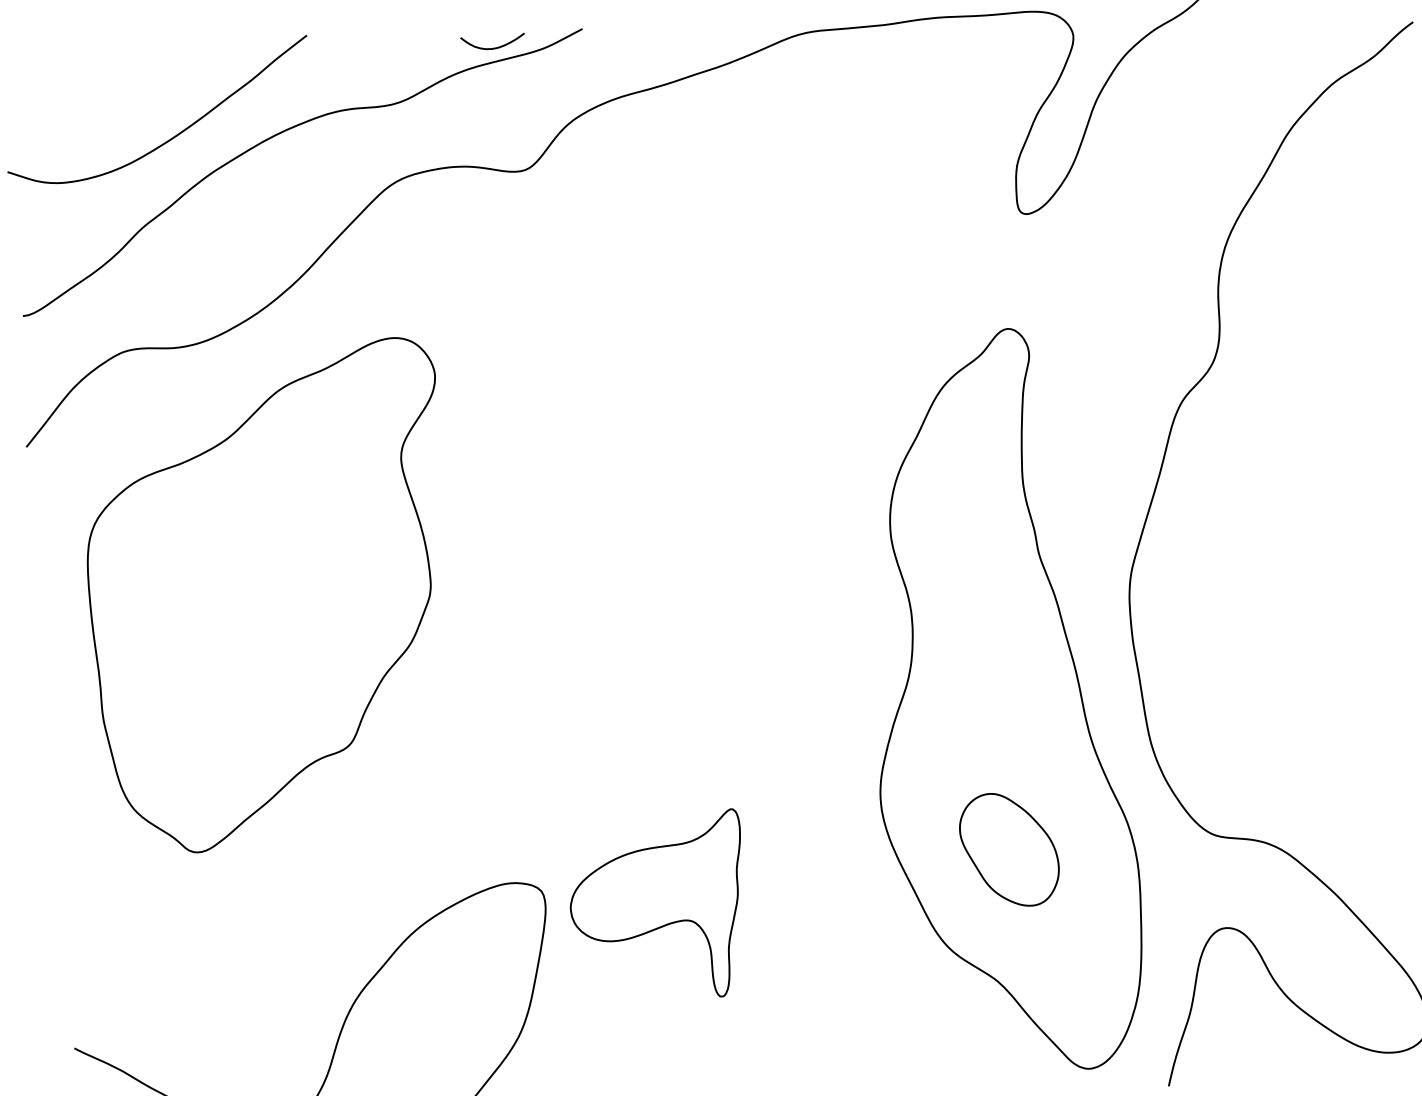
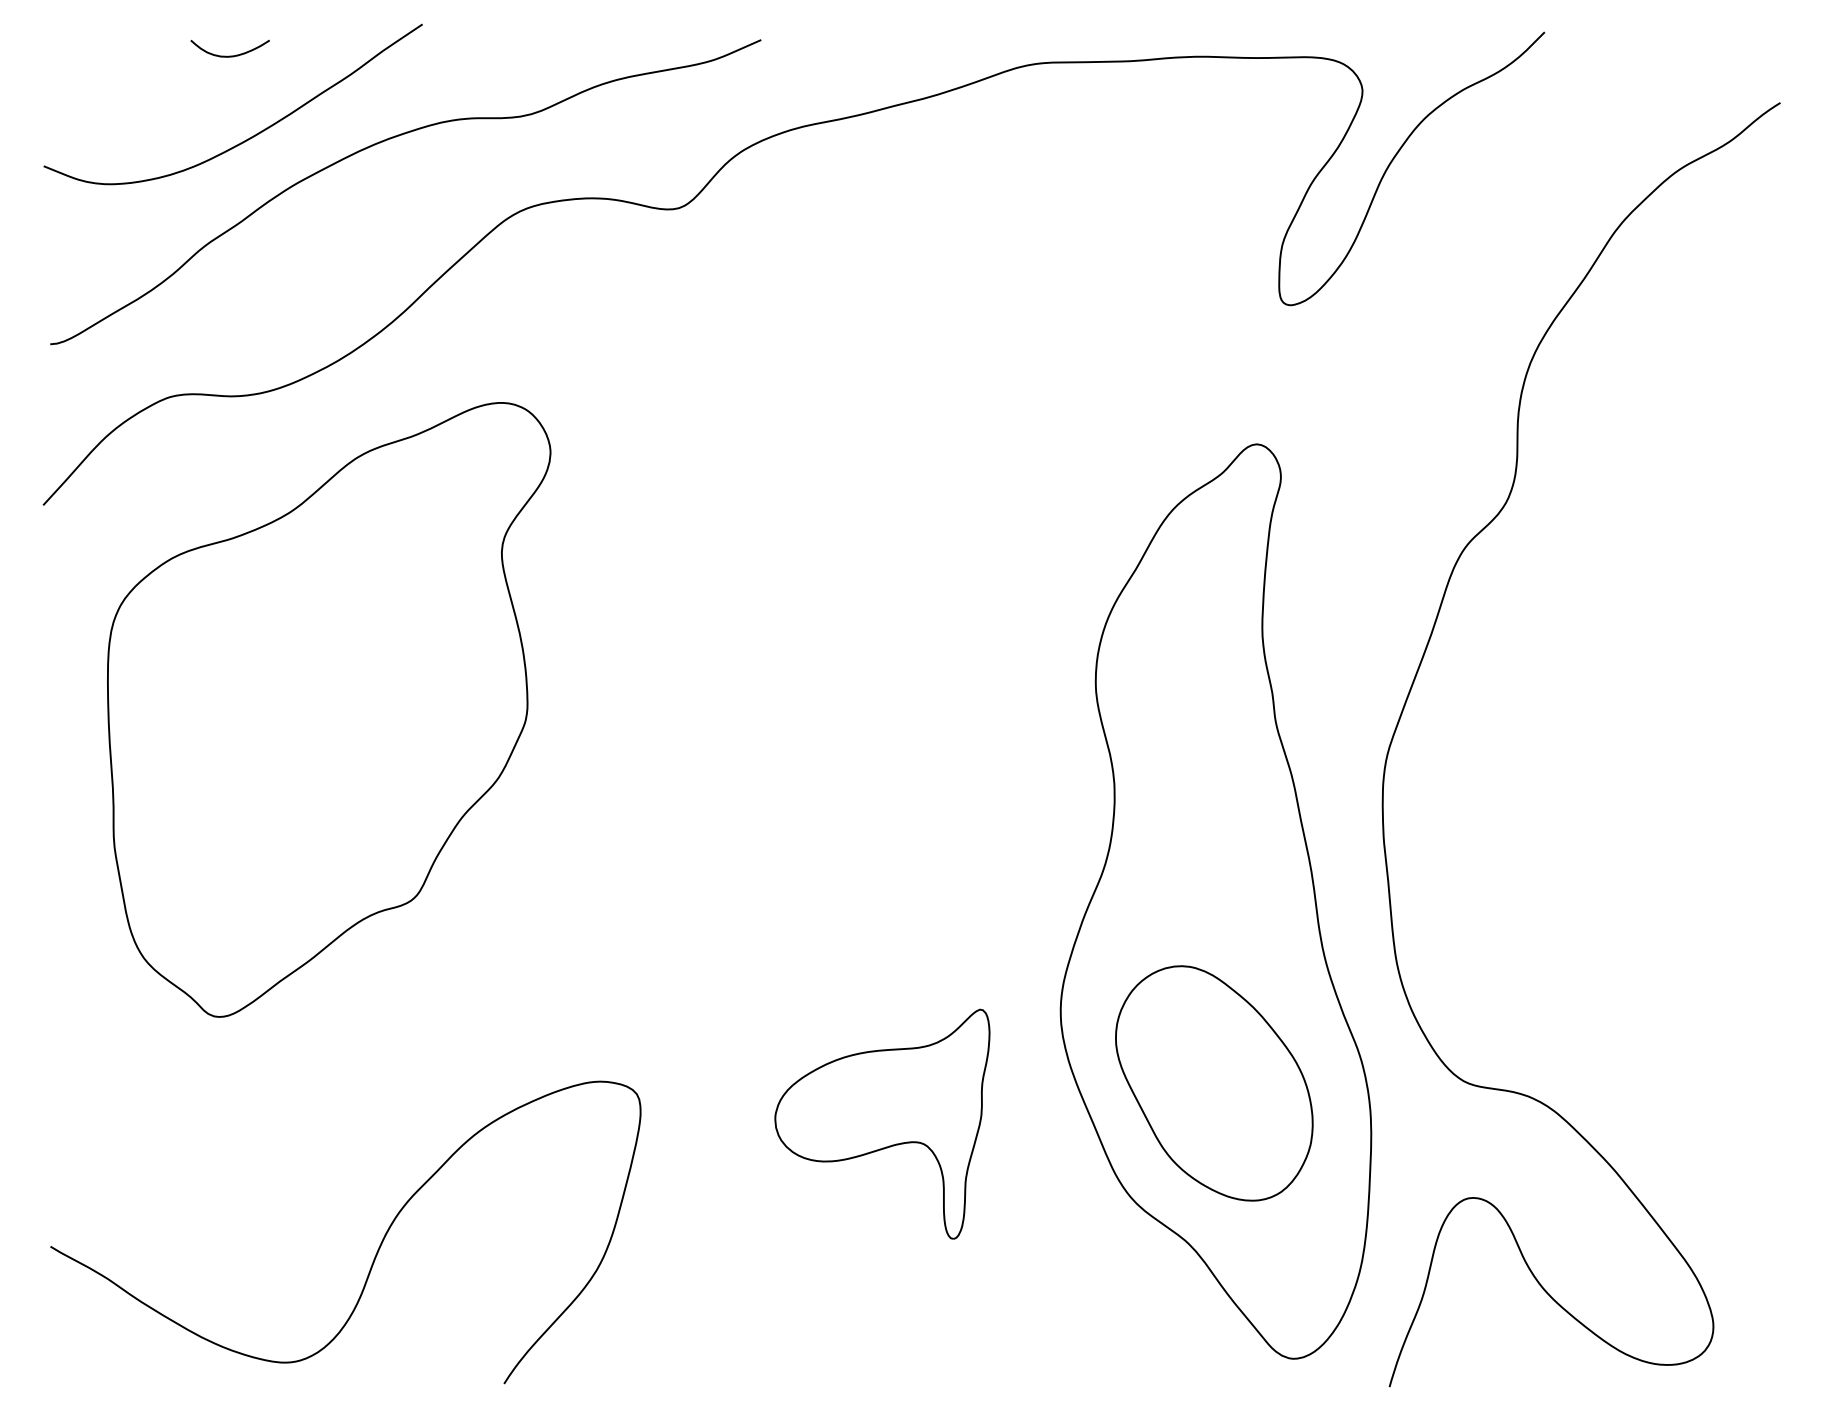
curve: (492, 47) -> (229, 55), moved
part: (1009, 849) -> (1214, 1083), size x1.67
part: (658, 907) -> (882, 1123), moved

